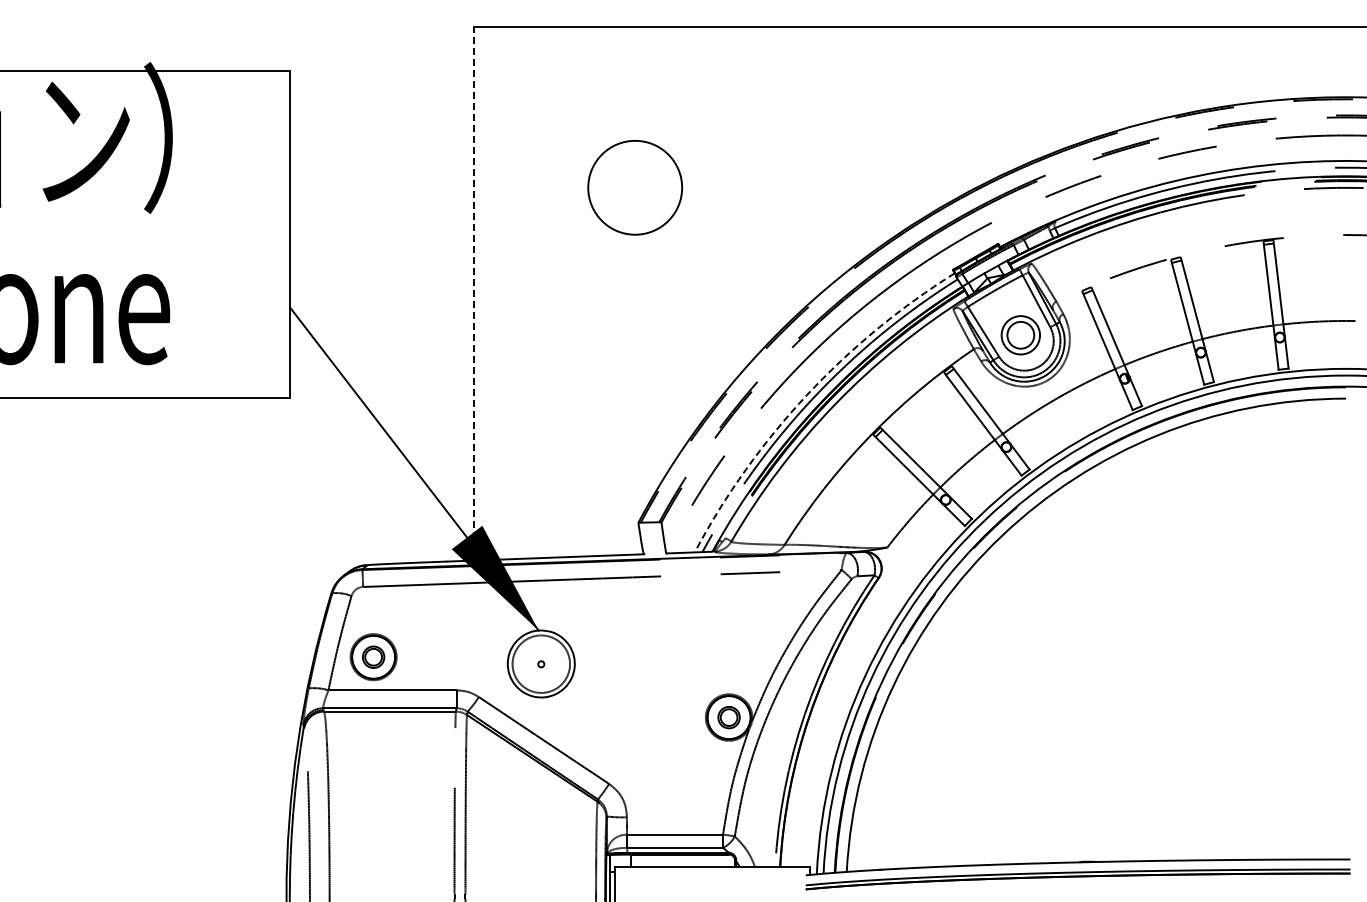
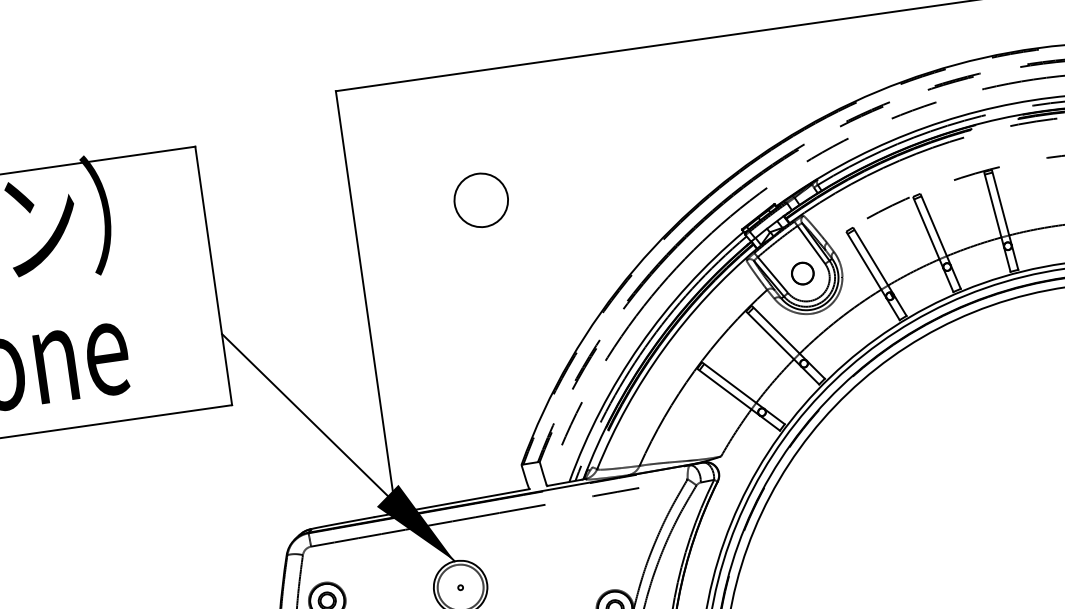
circle: (634, 187) -> (480, 200), size x0.71
line: (474, 293) -> (366, 302), dashed -> solid
circle: (1020, 335) -> (802, 273), size x0.71
arc: (806, 395) -> (640, 345), dashed -> solid

